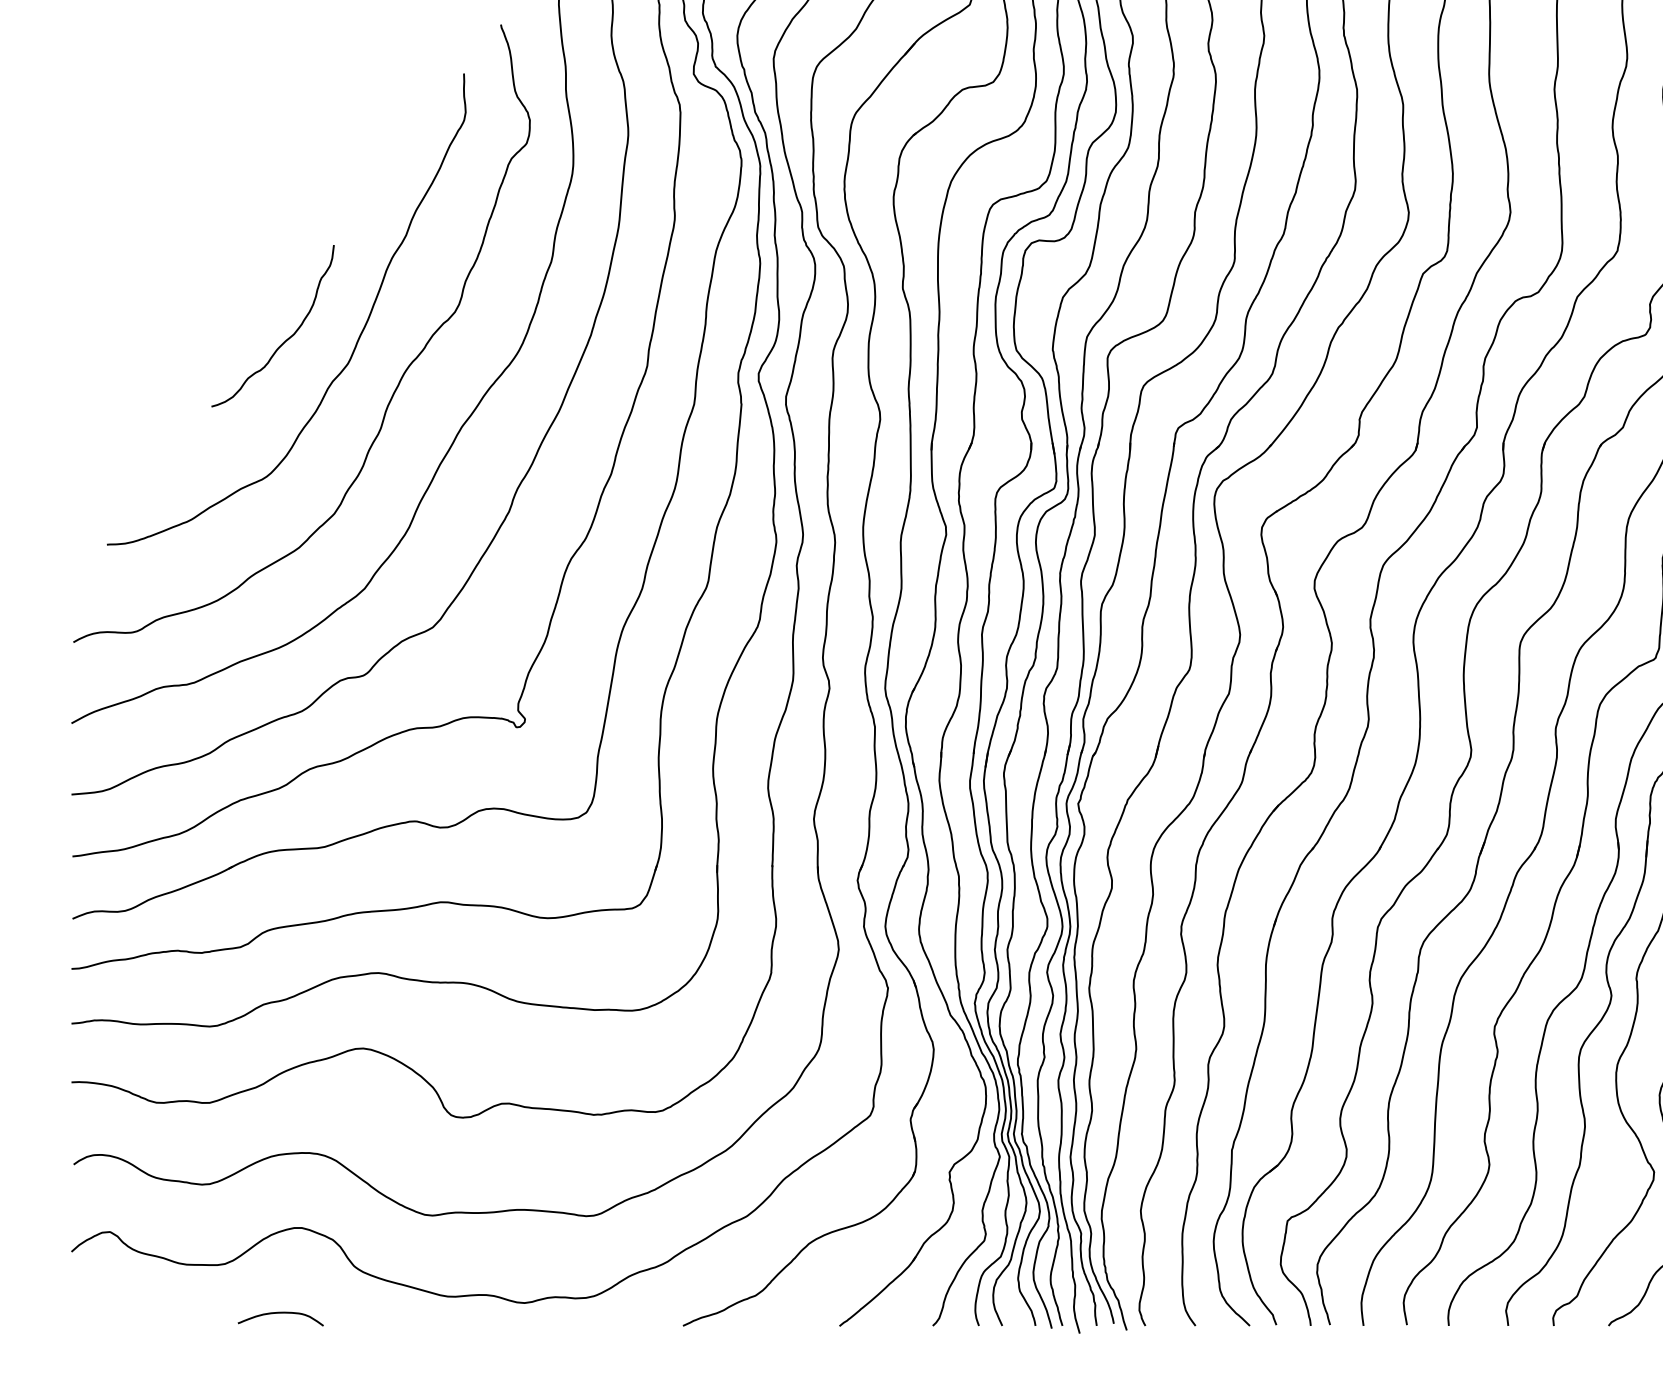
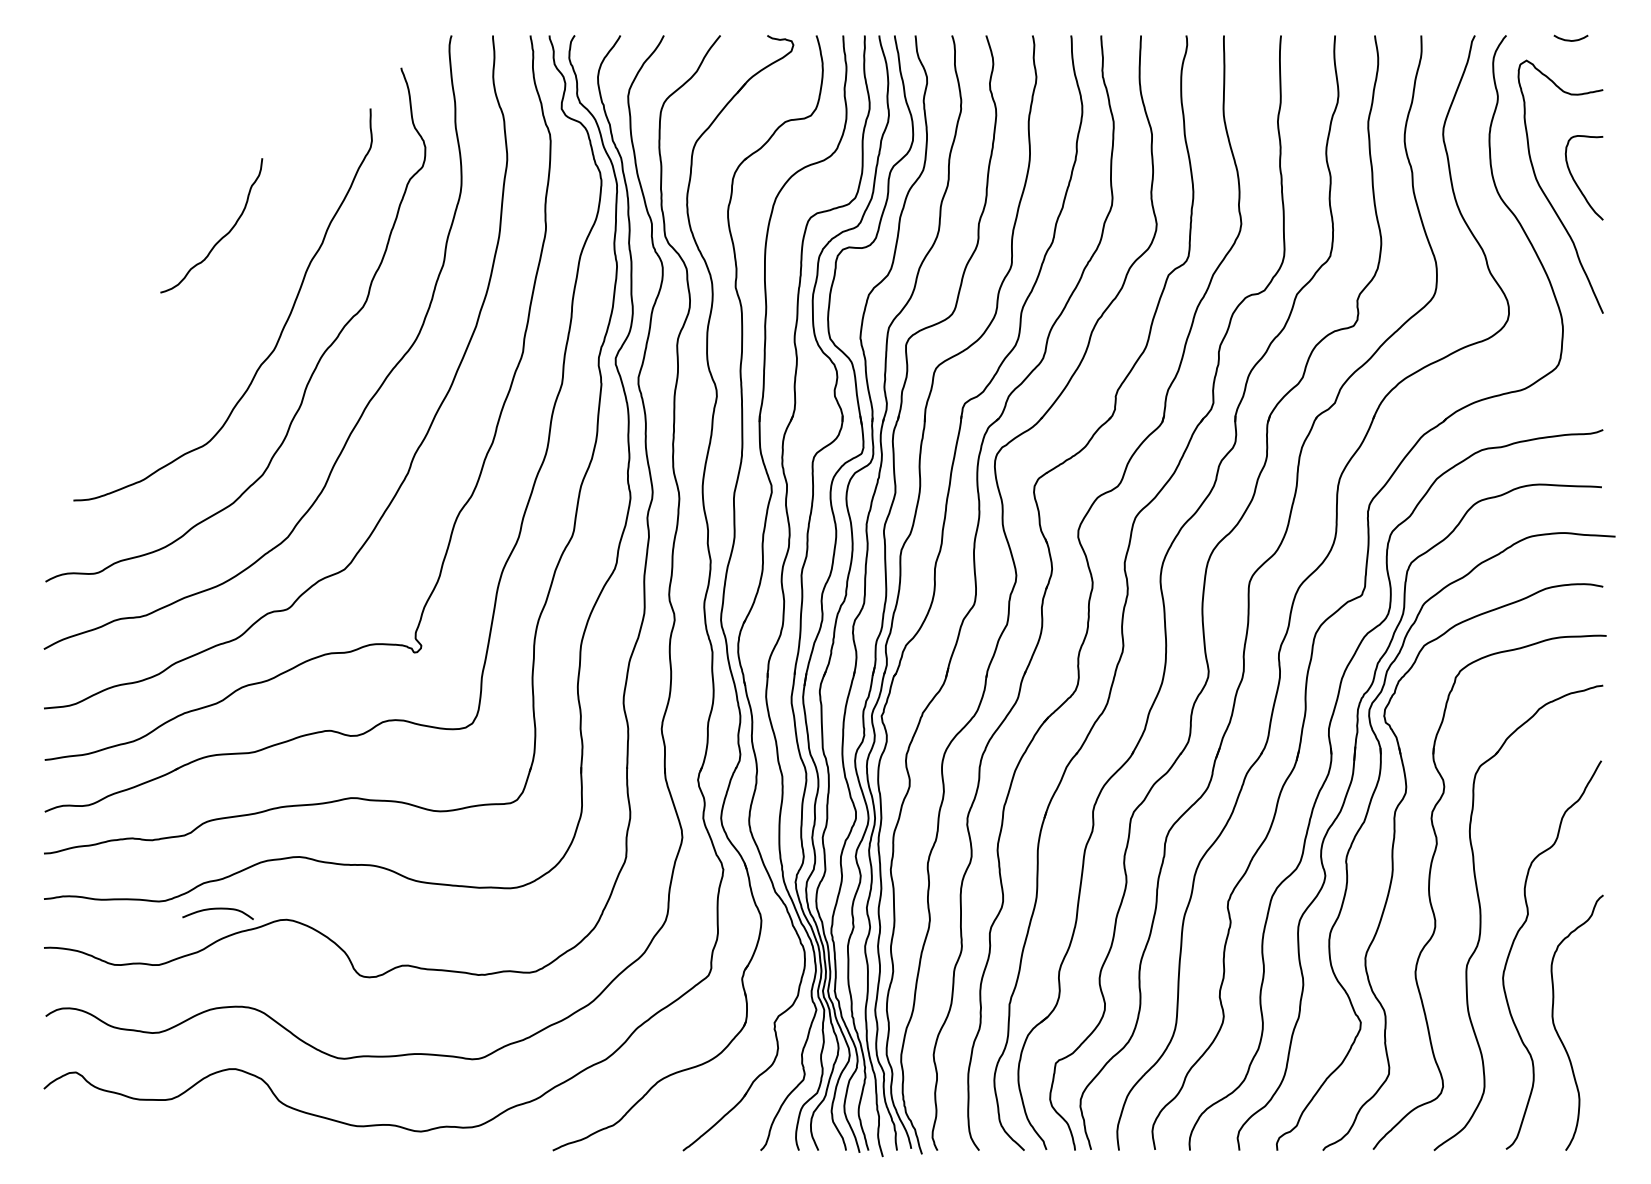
curve: (286, 339) -> (222, 236), moved
curve: (280, 1313) -> (217, 909), moved

